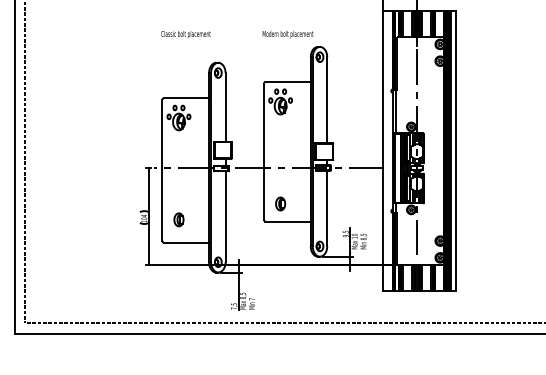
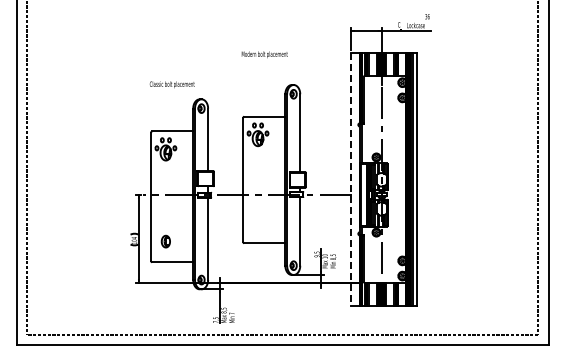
text: (185, 34) -> (171, 84), moved
text: (287, 34) -> (264, 54), moved
line: (383, 151) -> (351, 179), solid -> dashed
part: (281, 203) -> (258, 226), removed

